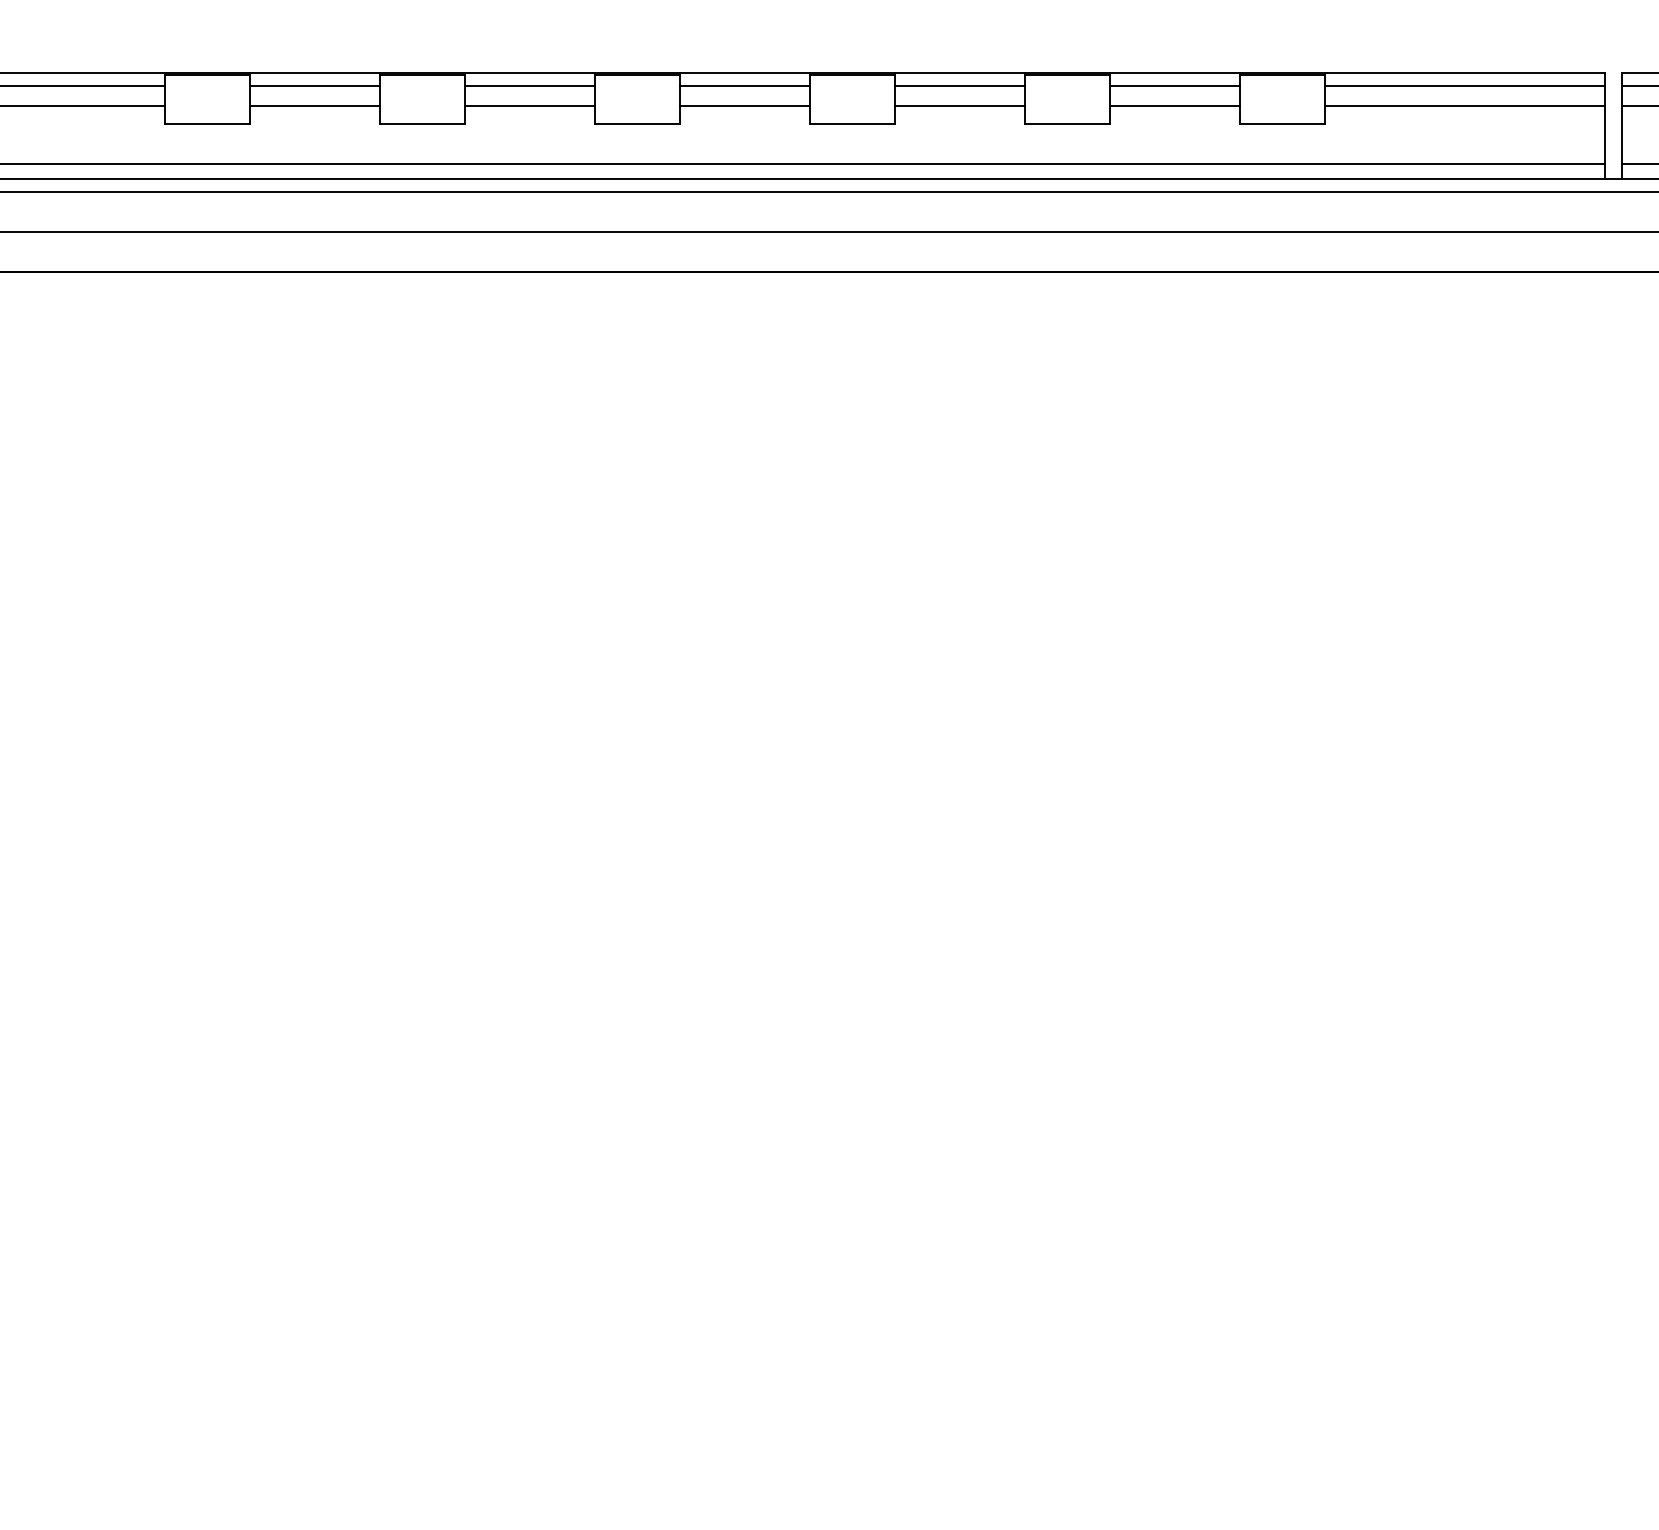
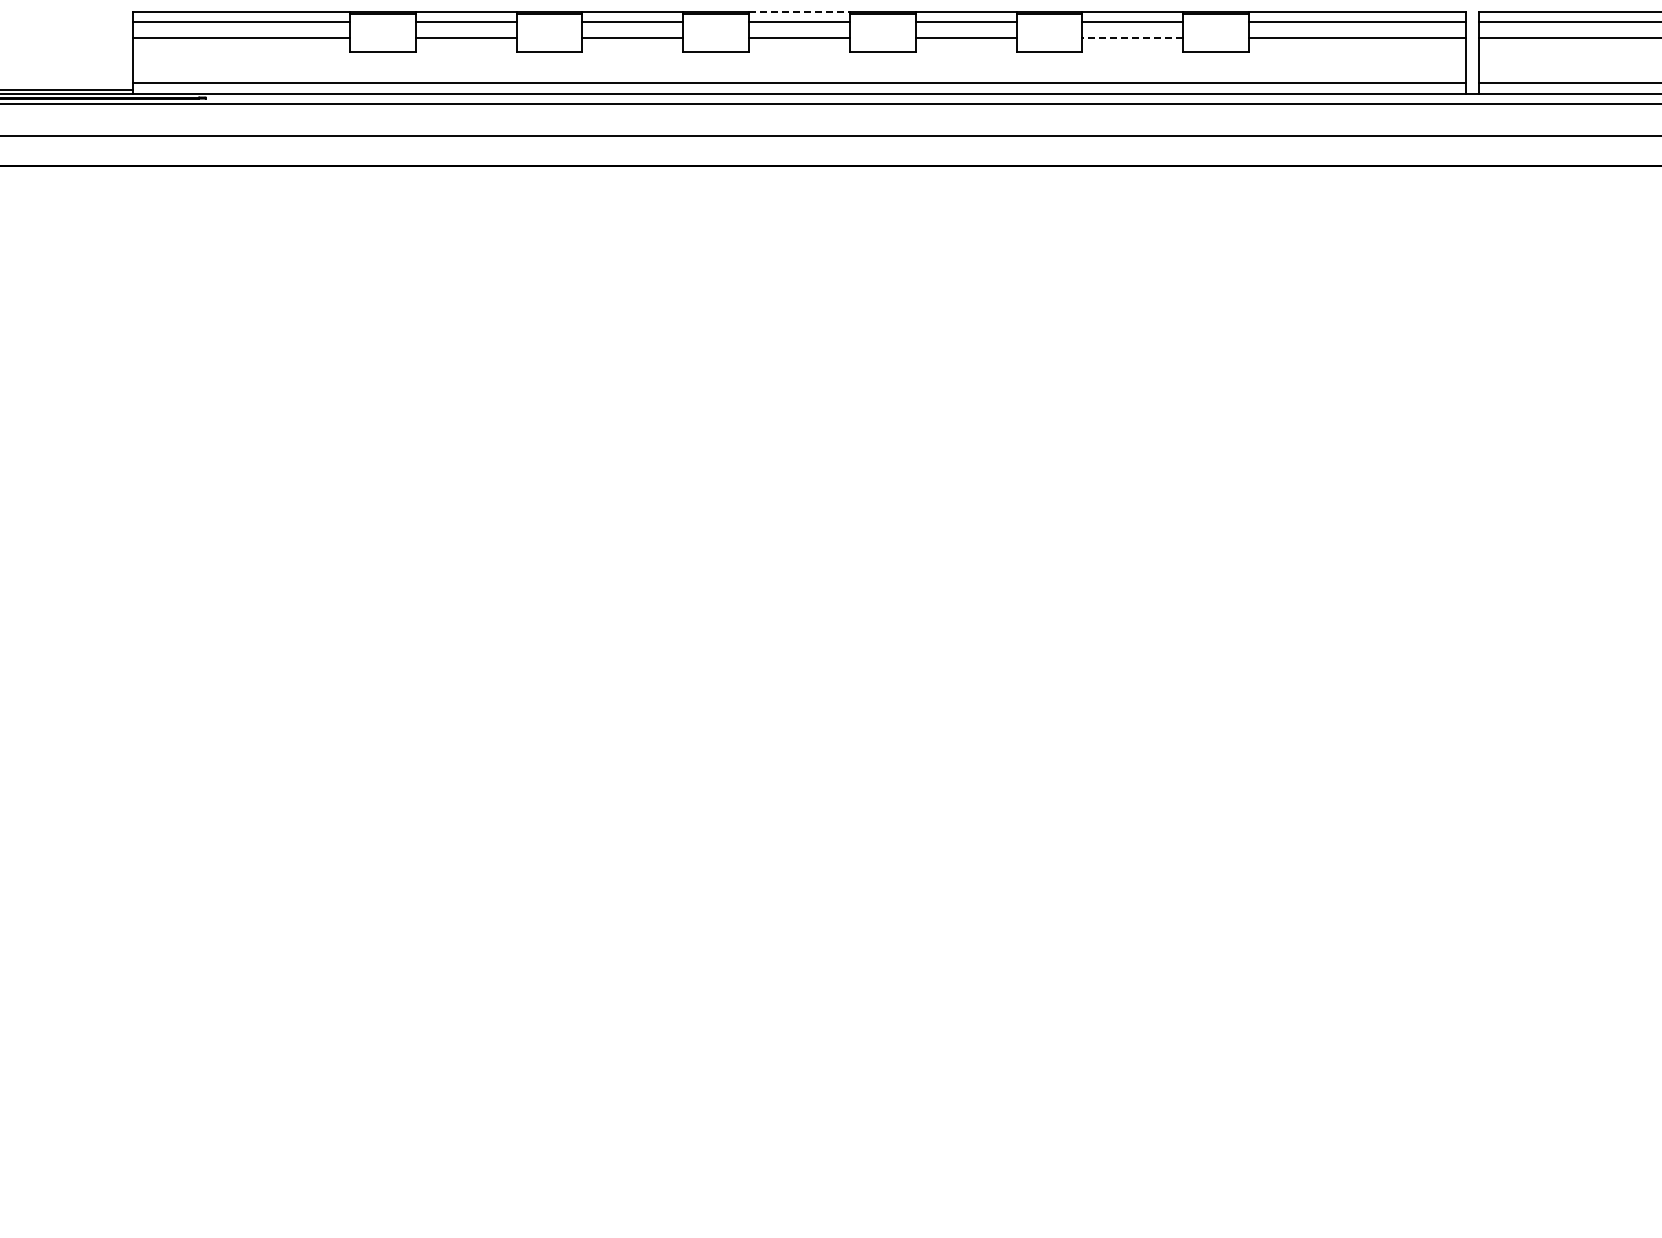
line: (746, 73) -> (800, 12), solid -> dashed
line: (1174, 105) -> (1132, 37), solid -> dashed

